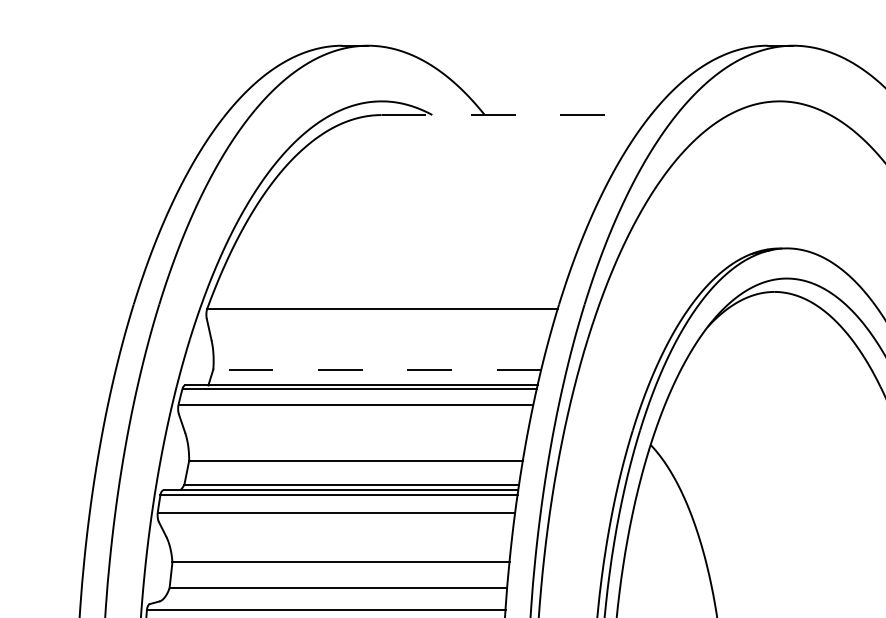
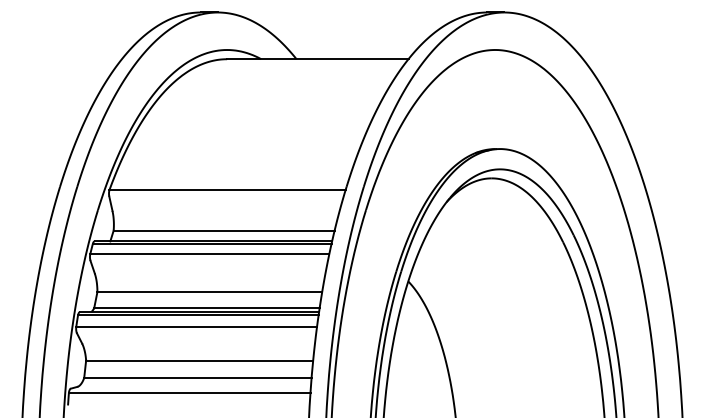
line: (515, 115) -> (317, 59), dashed -> solid
line: (376, 369) -> (223, 230), dashed -> solid

